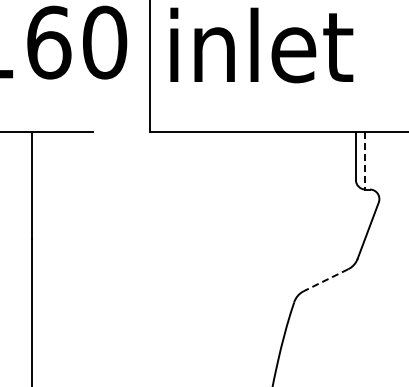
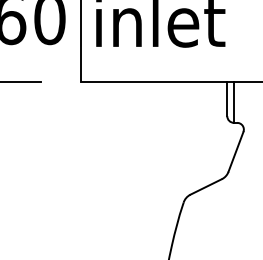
line: (365, 160) -> (234, 102), dashed -> solid
line: (326, 280) -> (206, 187), dashed -> solid

